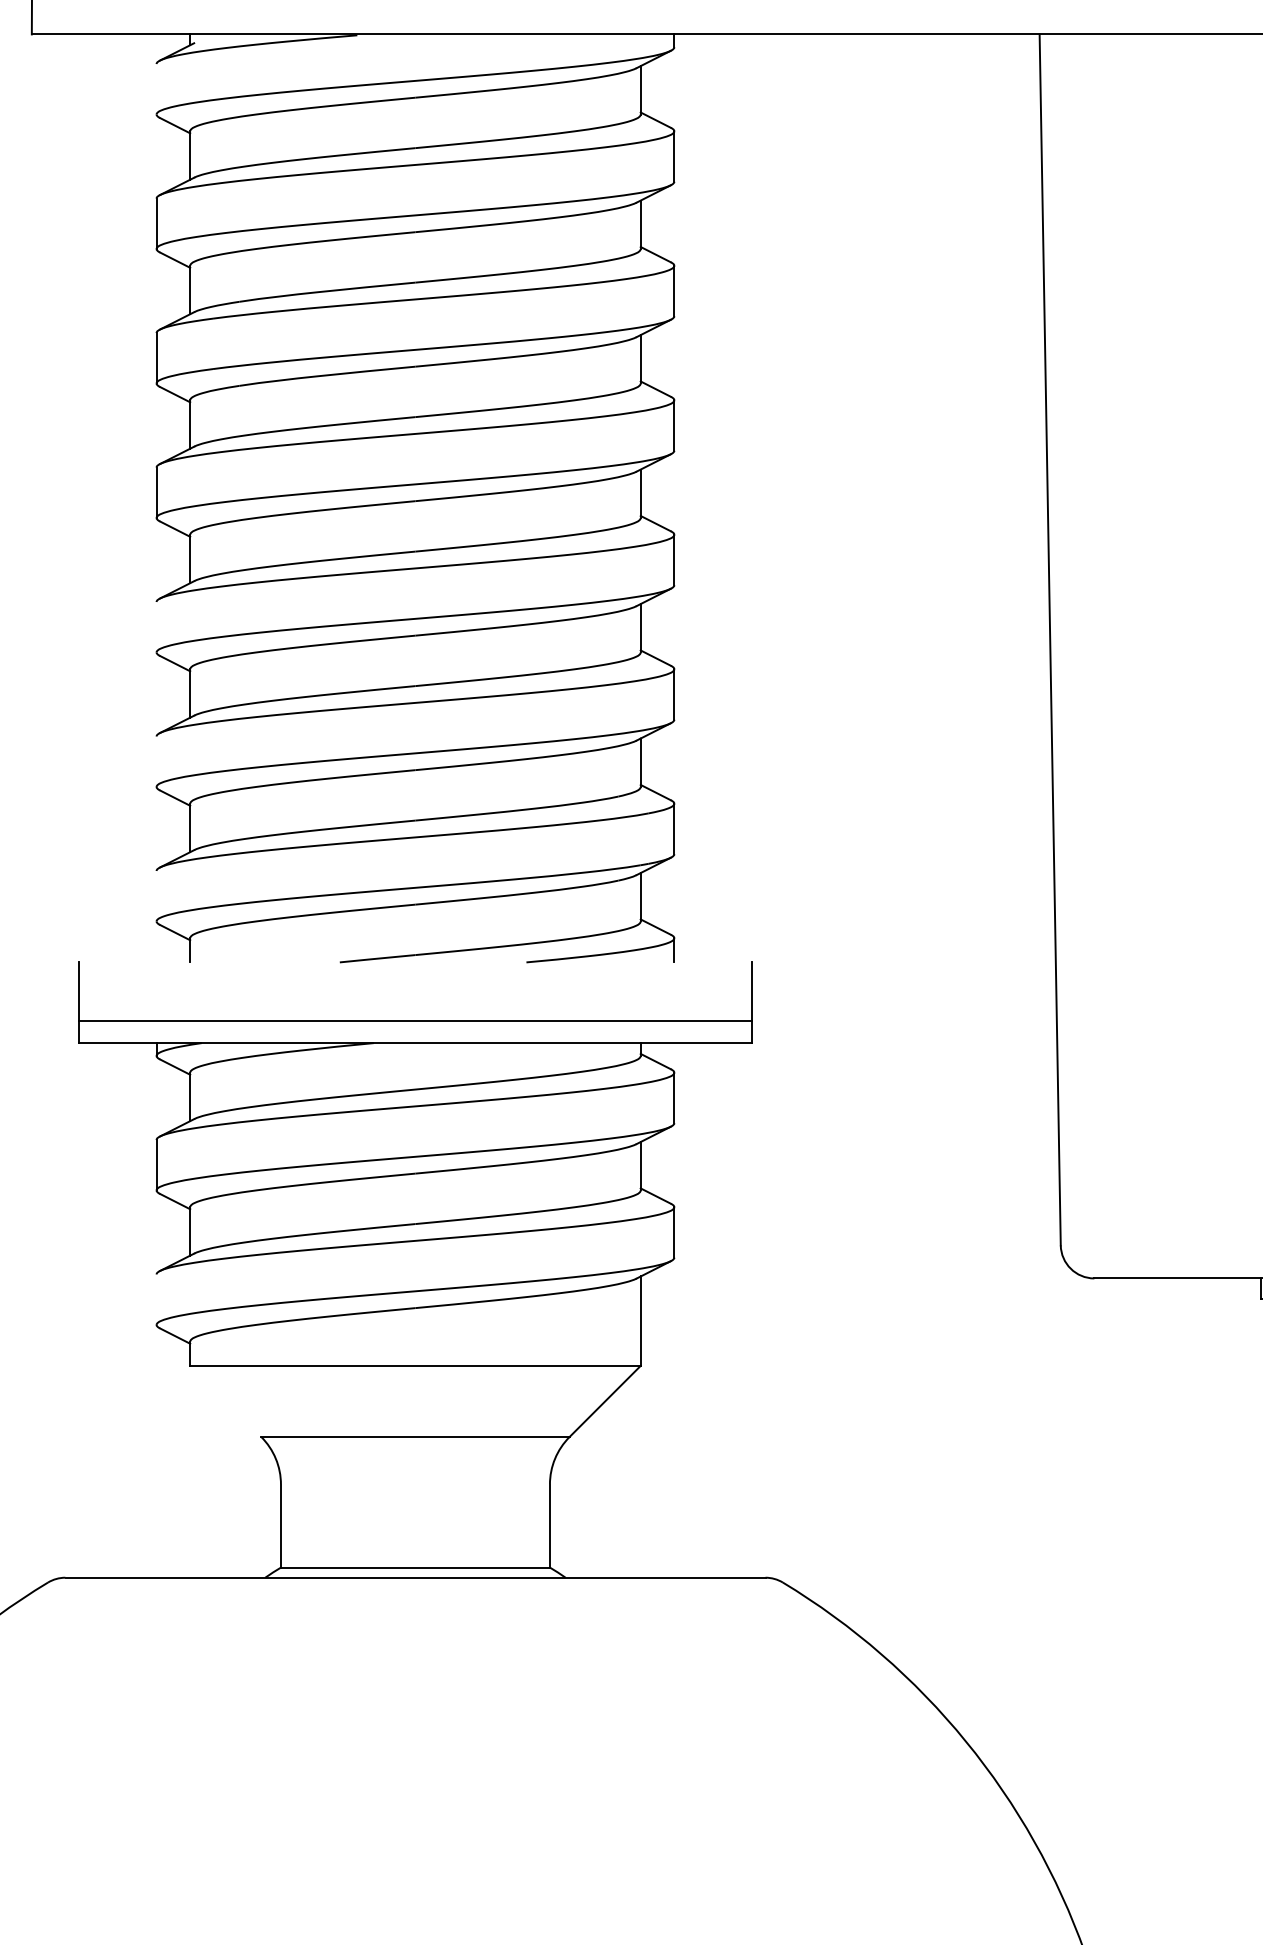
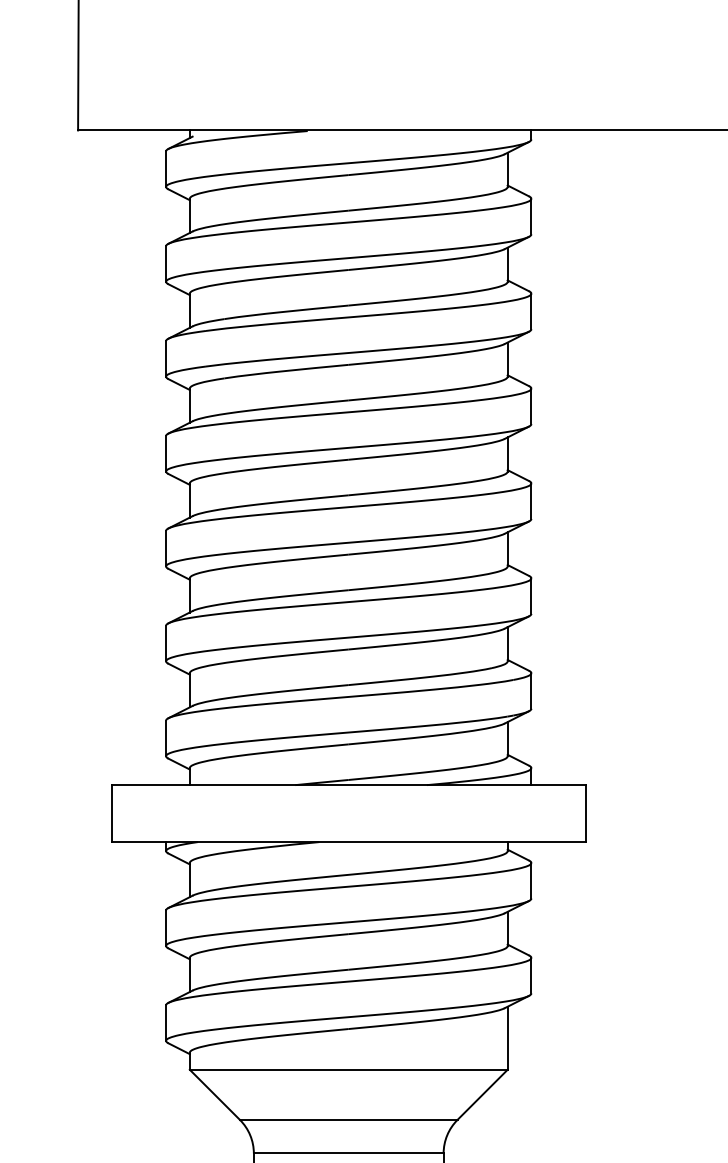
line: (156, 89) -> (166, 169), added
line: (156, 627) -> (166, 548), added
line: (156, 761) -> (166, 643), added
line: (156, 896) -> (166, 738), added
line: (415, 1021) -> (348, 785), moved
line: (156, 1299) -> (166, 1022), added
line: (225, 1400) -> (214, 1094), added
line: (414, 1484) -> (348, 1153), added

